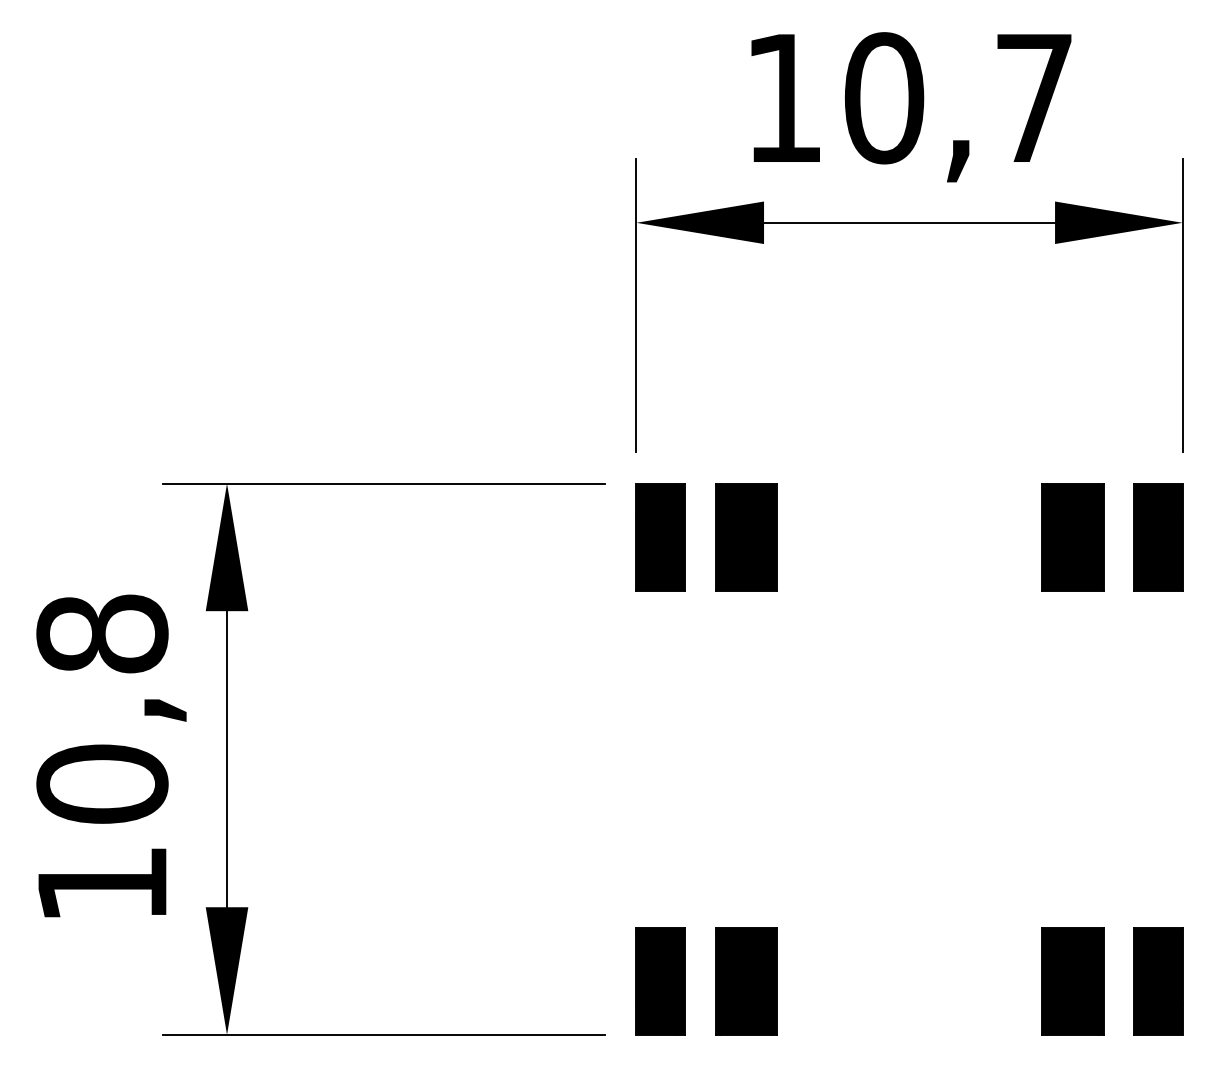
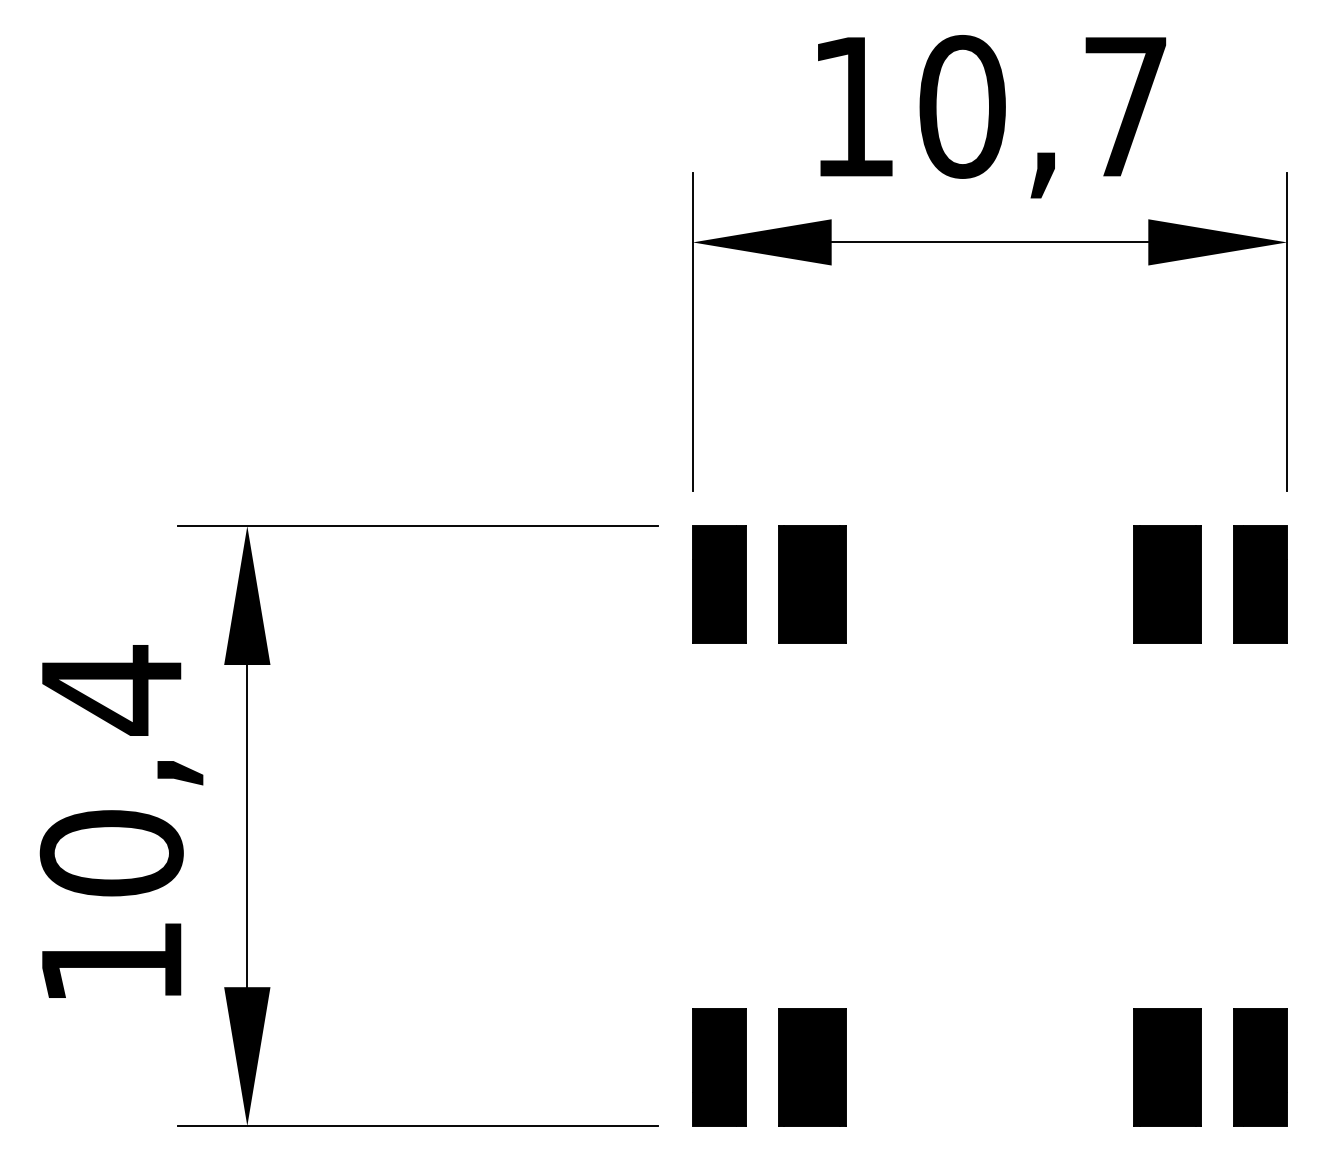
text: (102, 634) -> (111, 690), 10,8 -> 10,4

